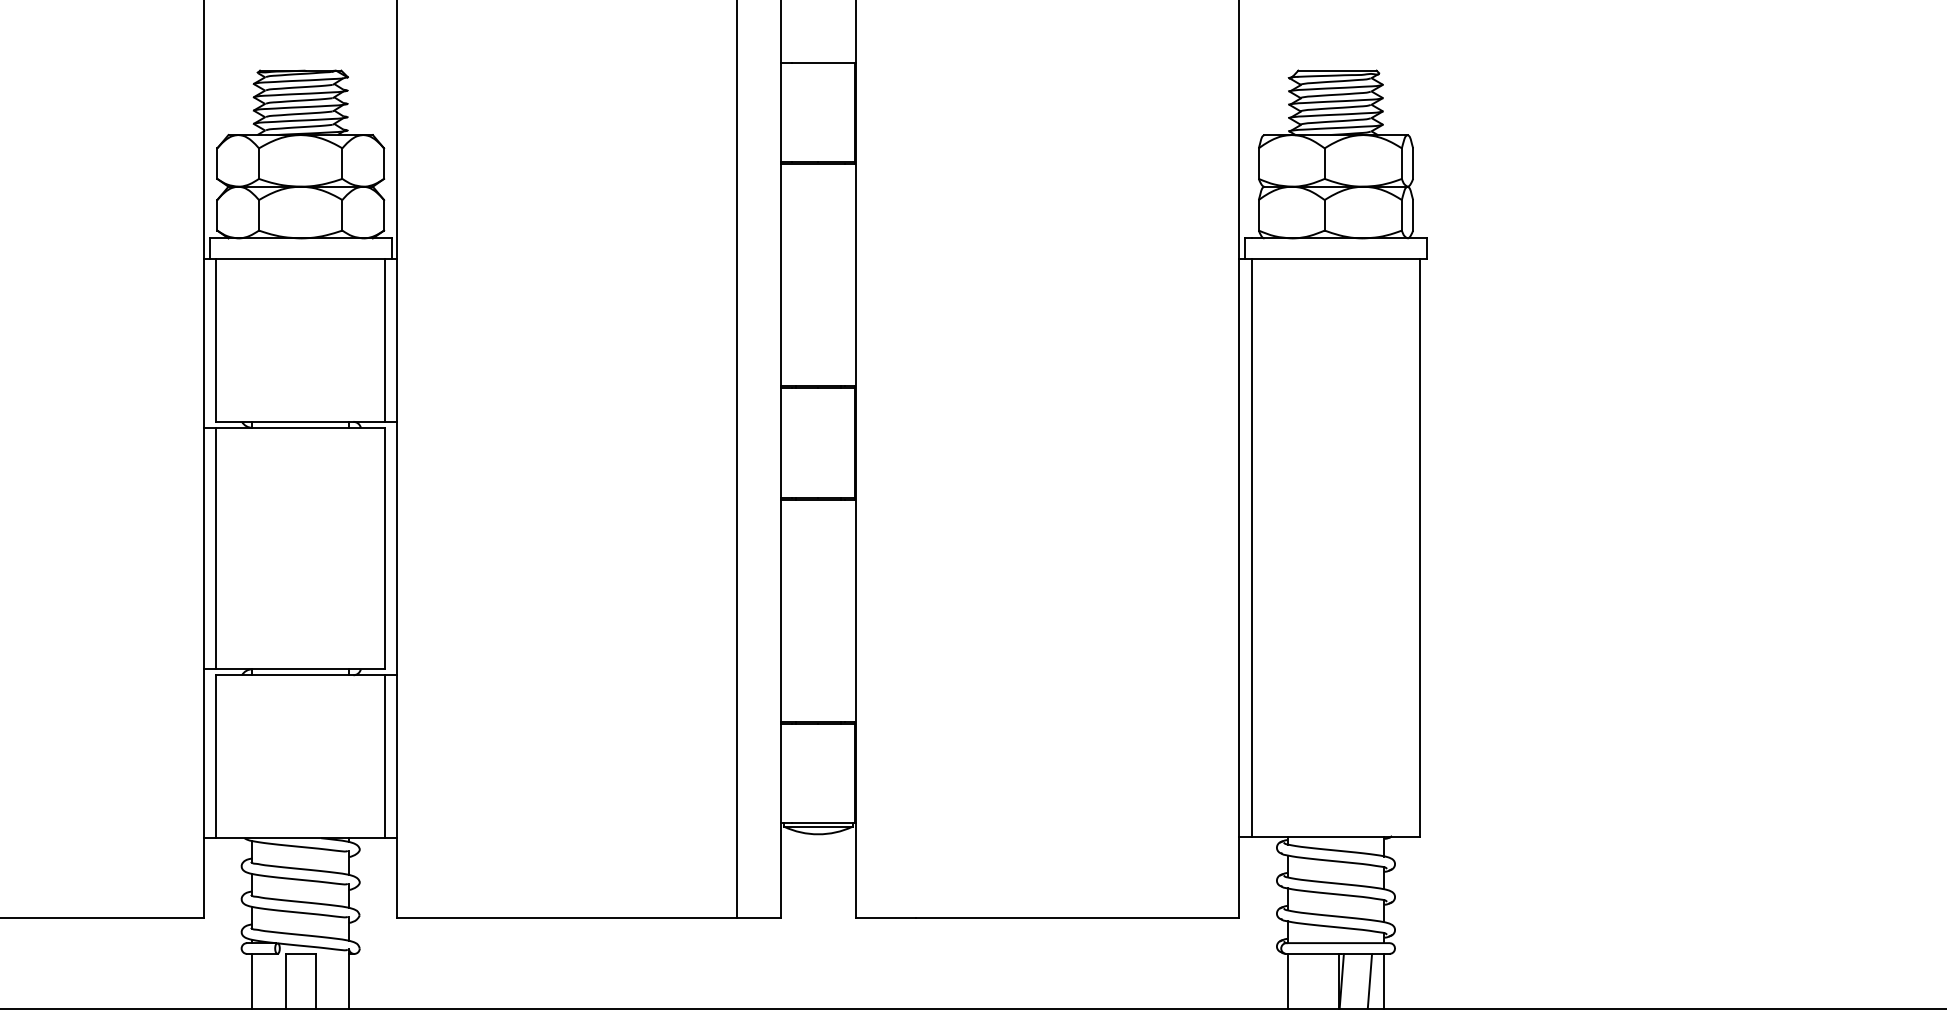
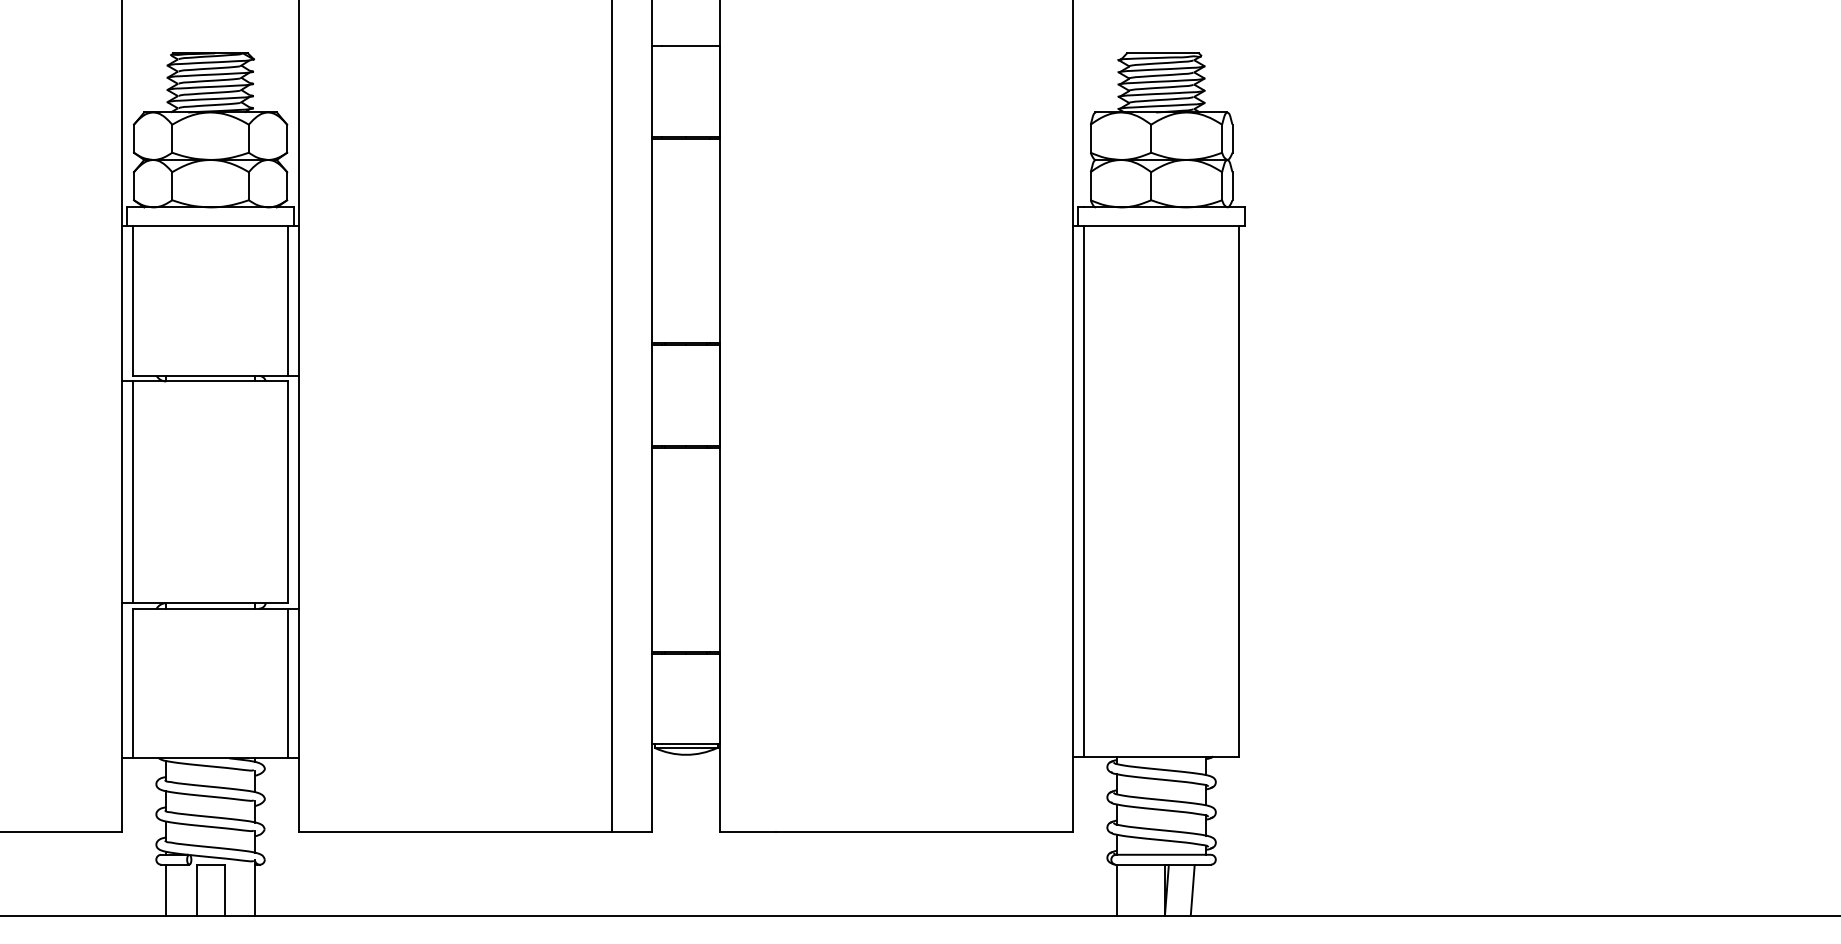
line: (1383, 980) -> (1205, 889), removed

